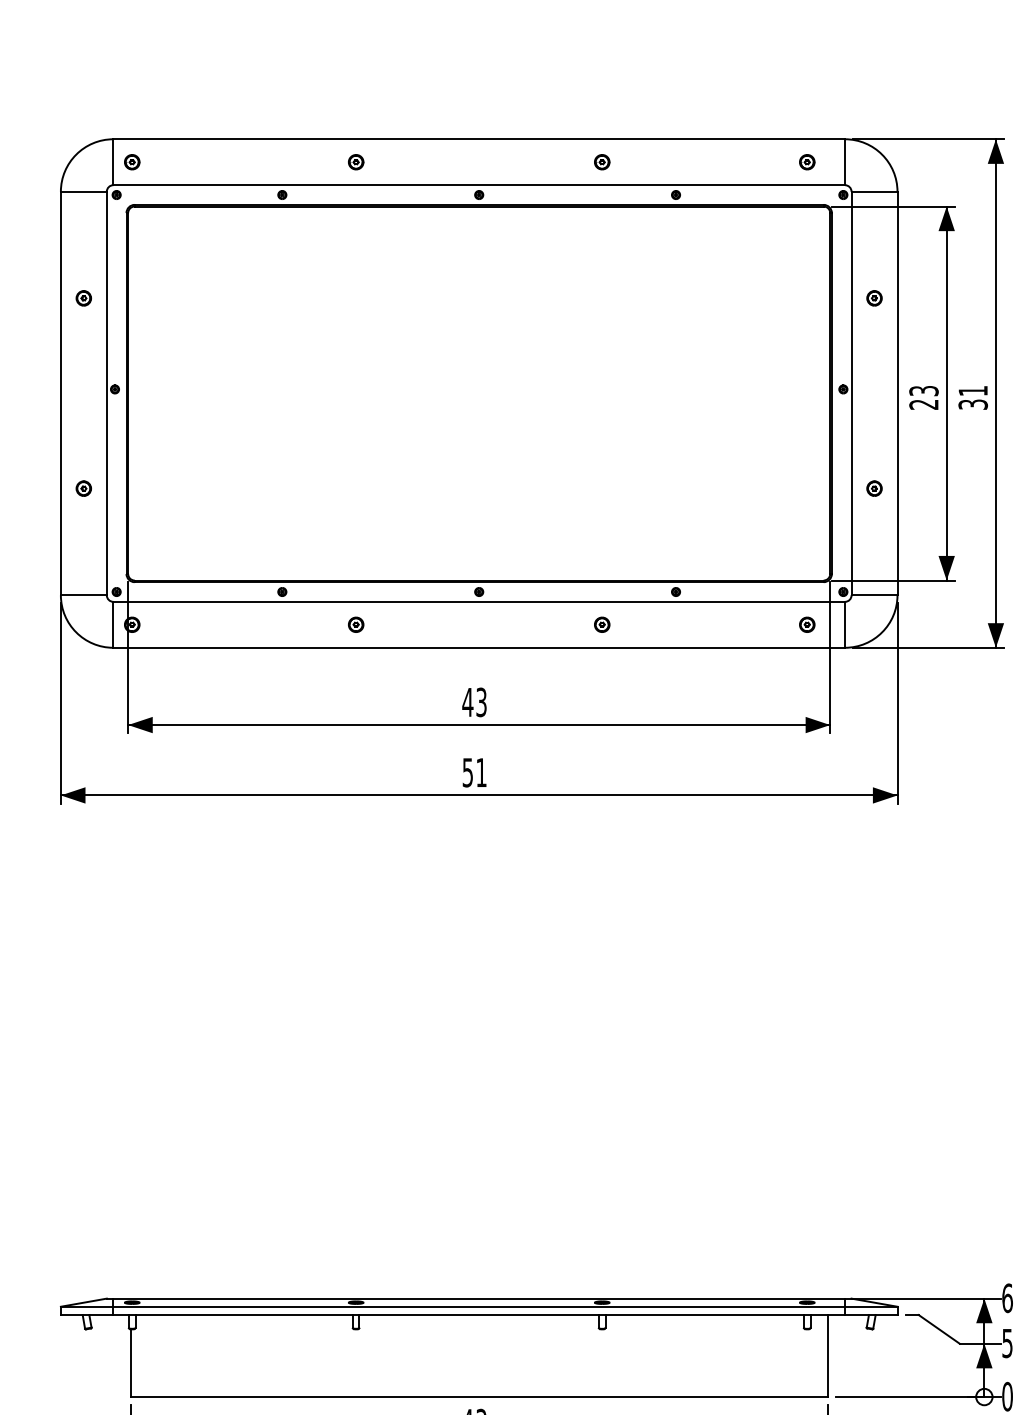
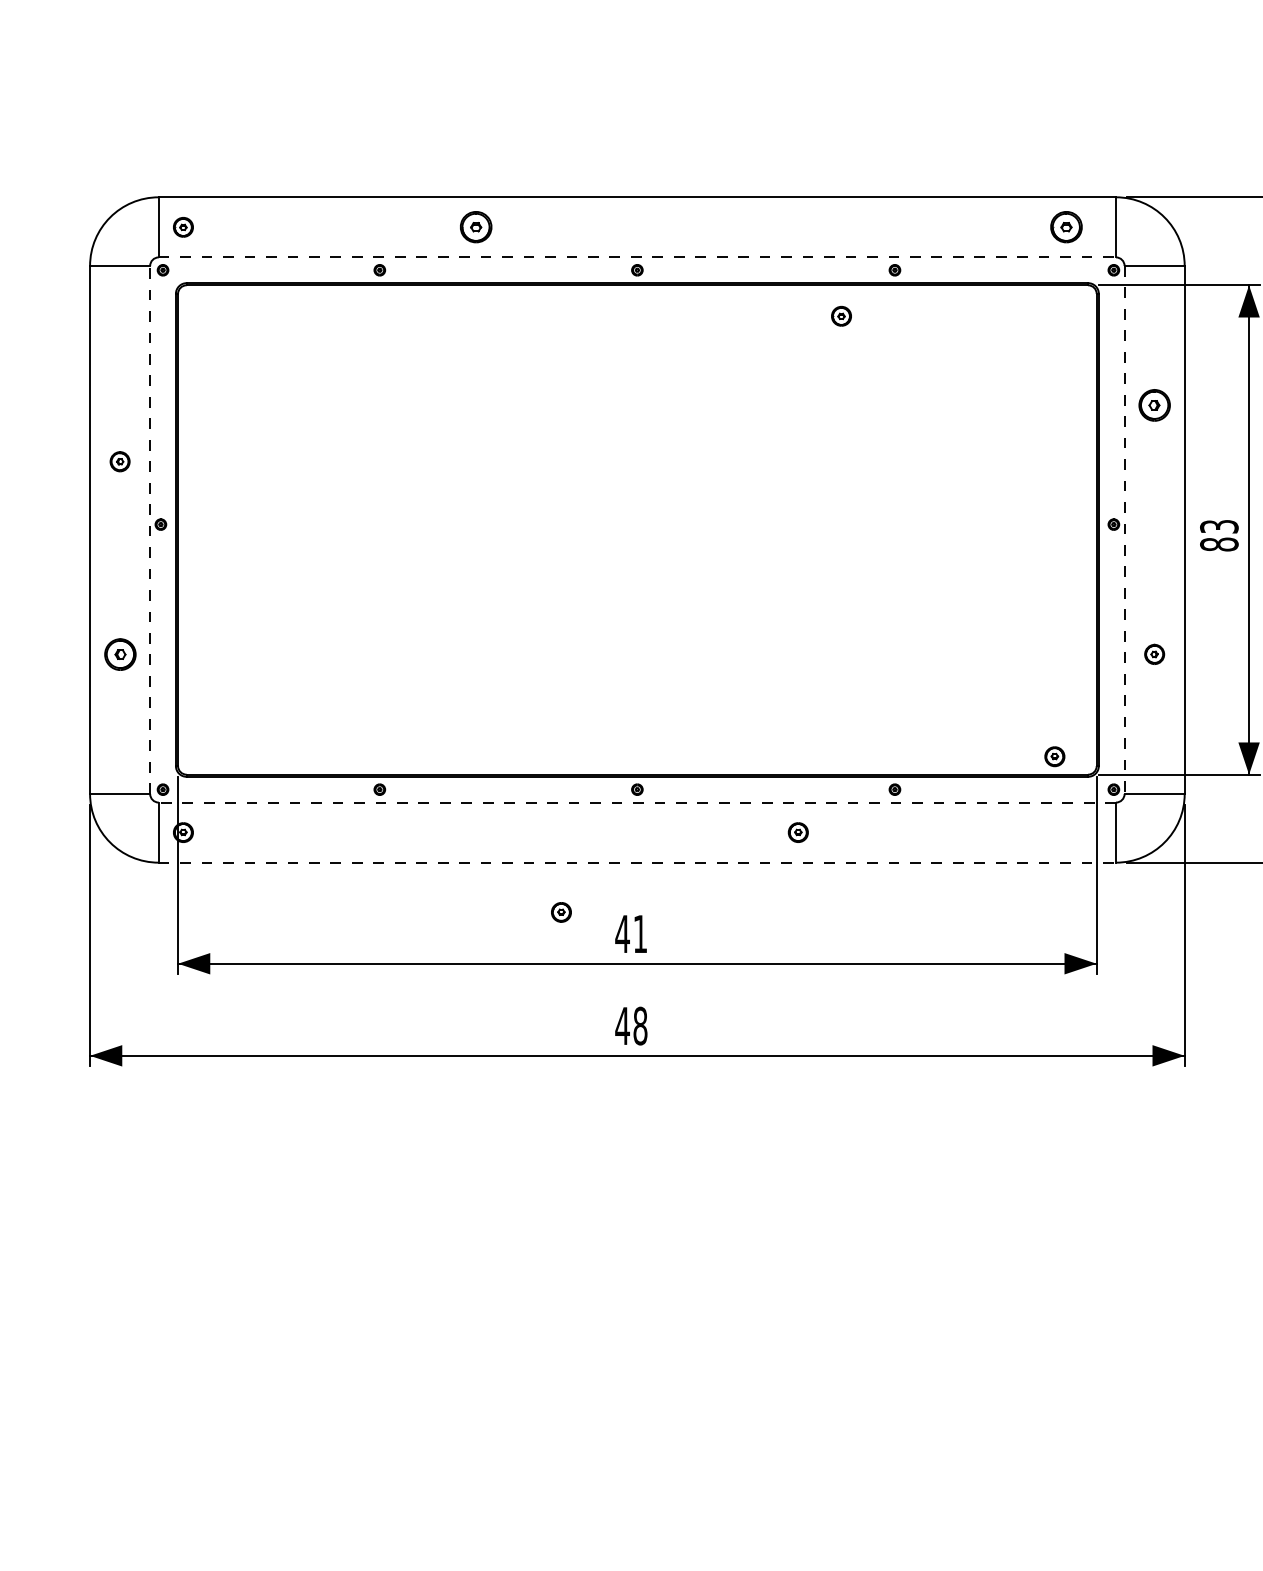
part: (356, 162) -> (476, 227), size x1.6
part: (602, 162) -> (841, 316), moved
part: (807, 162) -> (1066, 227), size x1.6
line: (479, 185) -> (637, 257), solid -> dashed
part: (83, 298) -> (119, 461), moved
part: (874, 298) -> (1154, 405), size x1.6
line: (106, 393) -> (149, 529), solid -> dashed
line: (851, 393) -> (1124, 529), solid -> dashed
text: (923, 404) -> (1218, 544), 23 -> 83
part: (83, 488) -> (119, 654), size x1.6
line: (479, 601) -> (637, 802), solid -> dashed
part: (356, 624) -> (561, 911), moved
part: (807, 624) -> (1055, 756), moved
line: (479, 647) -> (637, 862), solid -> dashed
text: (481, 702) -> (640, 934), 43 -> 41
text: (474, 772) -> (631, 1025), 51 -> 48

